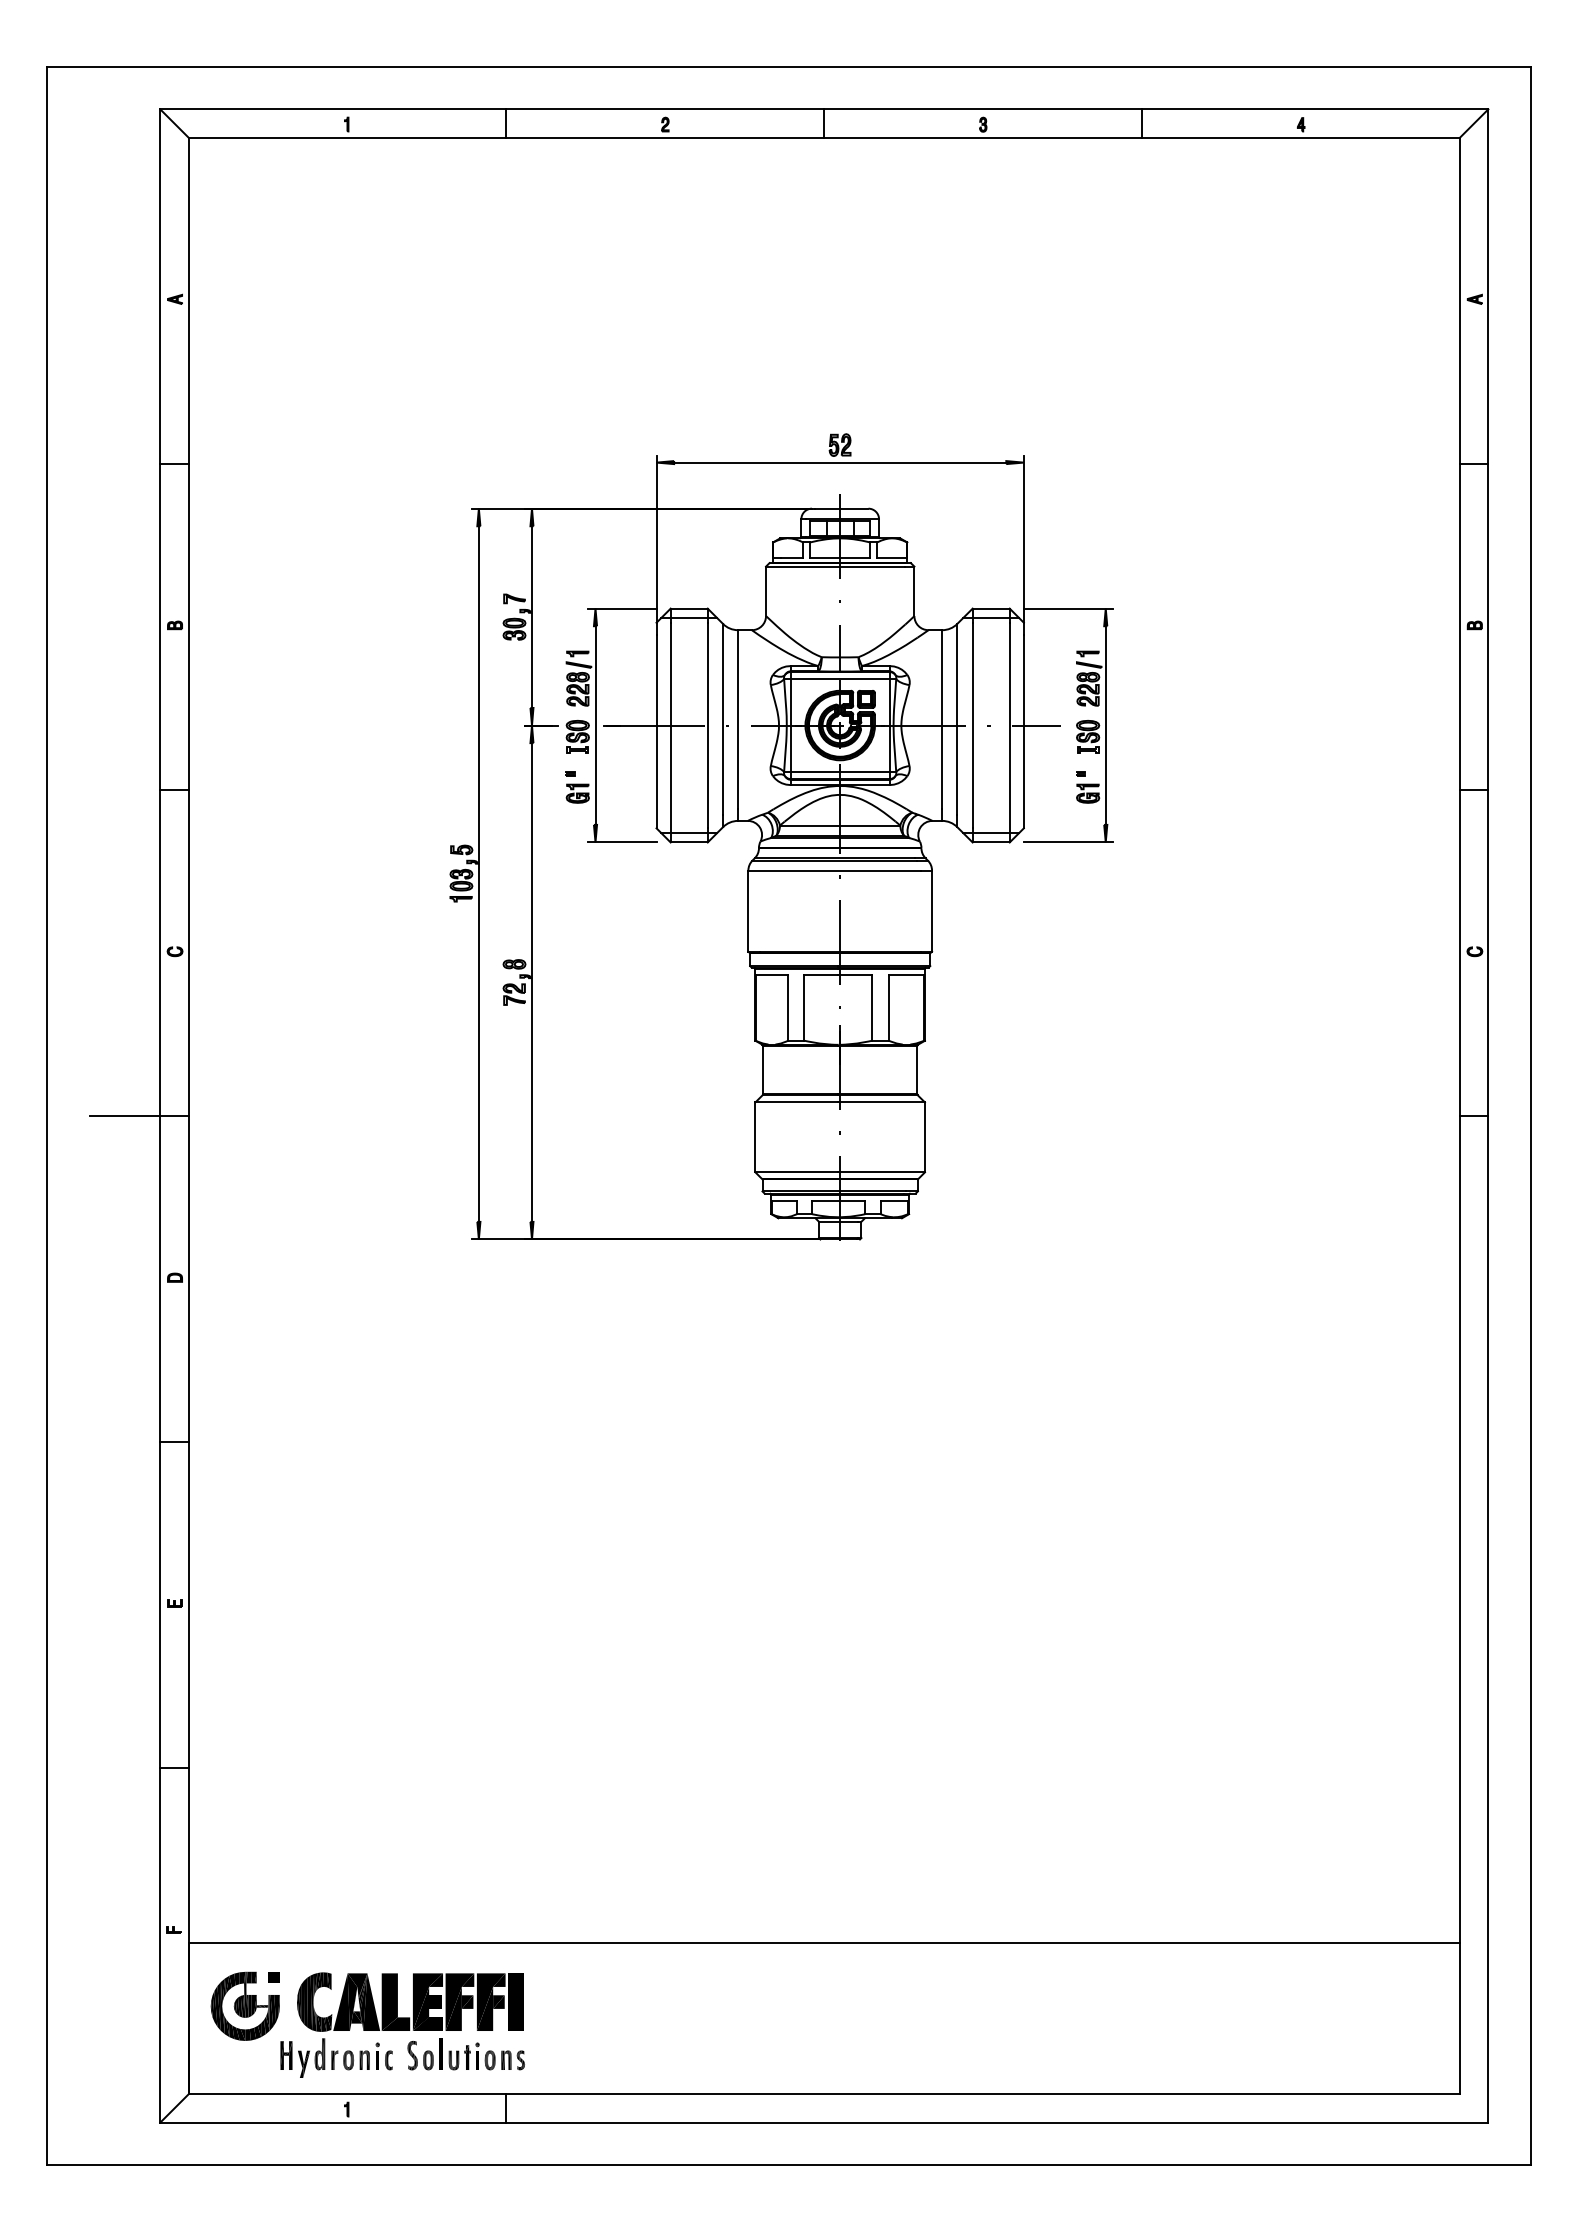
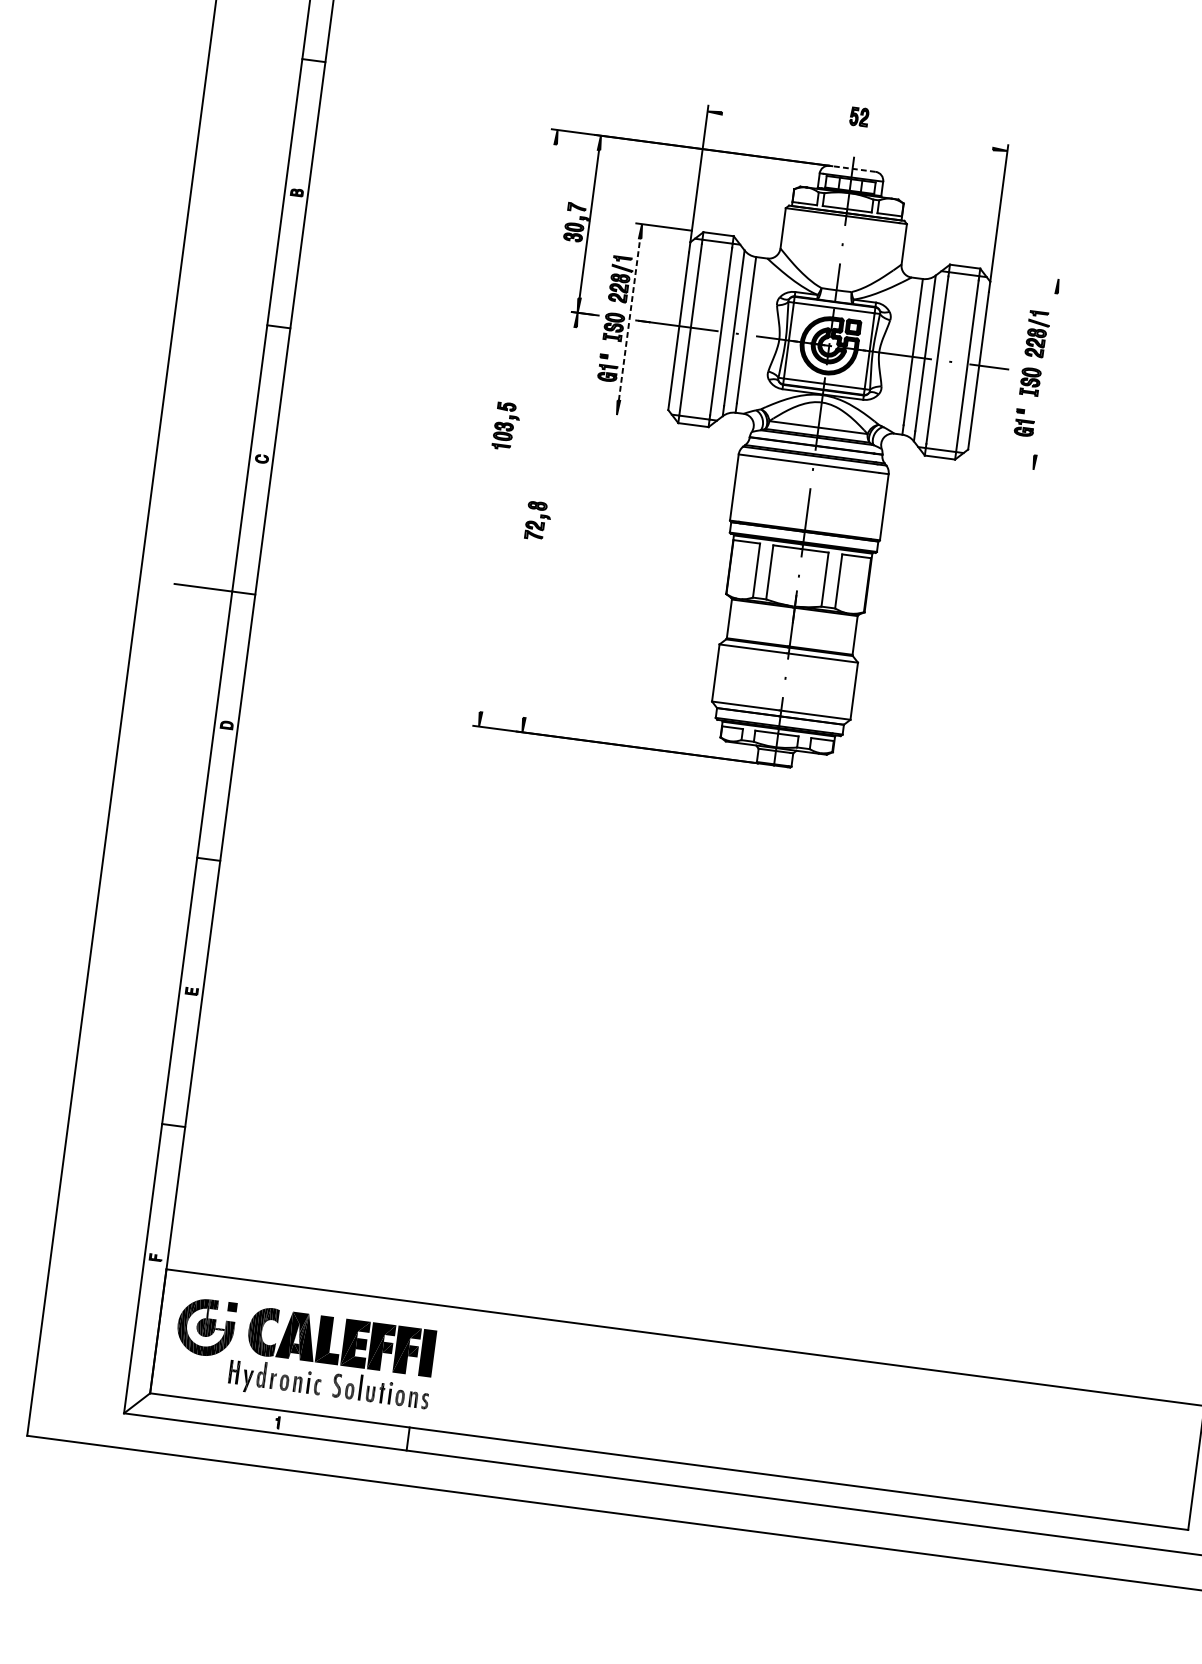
line: (840, 462) -> (857, 131), removed
line: (841, 508) -> (853, 168), solid -> dashed
line: (1067, 608) -> (1027, 274), removed
line: (595, 725) -> (629, 319), solid -> dashed
line: (1105, 725) -> (1045, 374), removed
line: (622, 842) -> (638, 417), removed
line: (1067, 842) -> (1002, 465), removed
line: (478, 873) -> (518, 427), removed
line: (532, 982) -> (550, 522), removed

